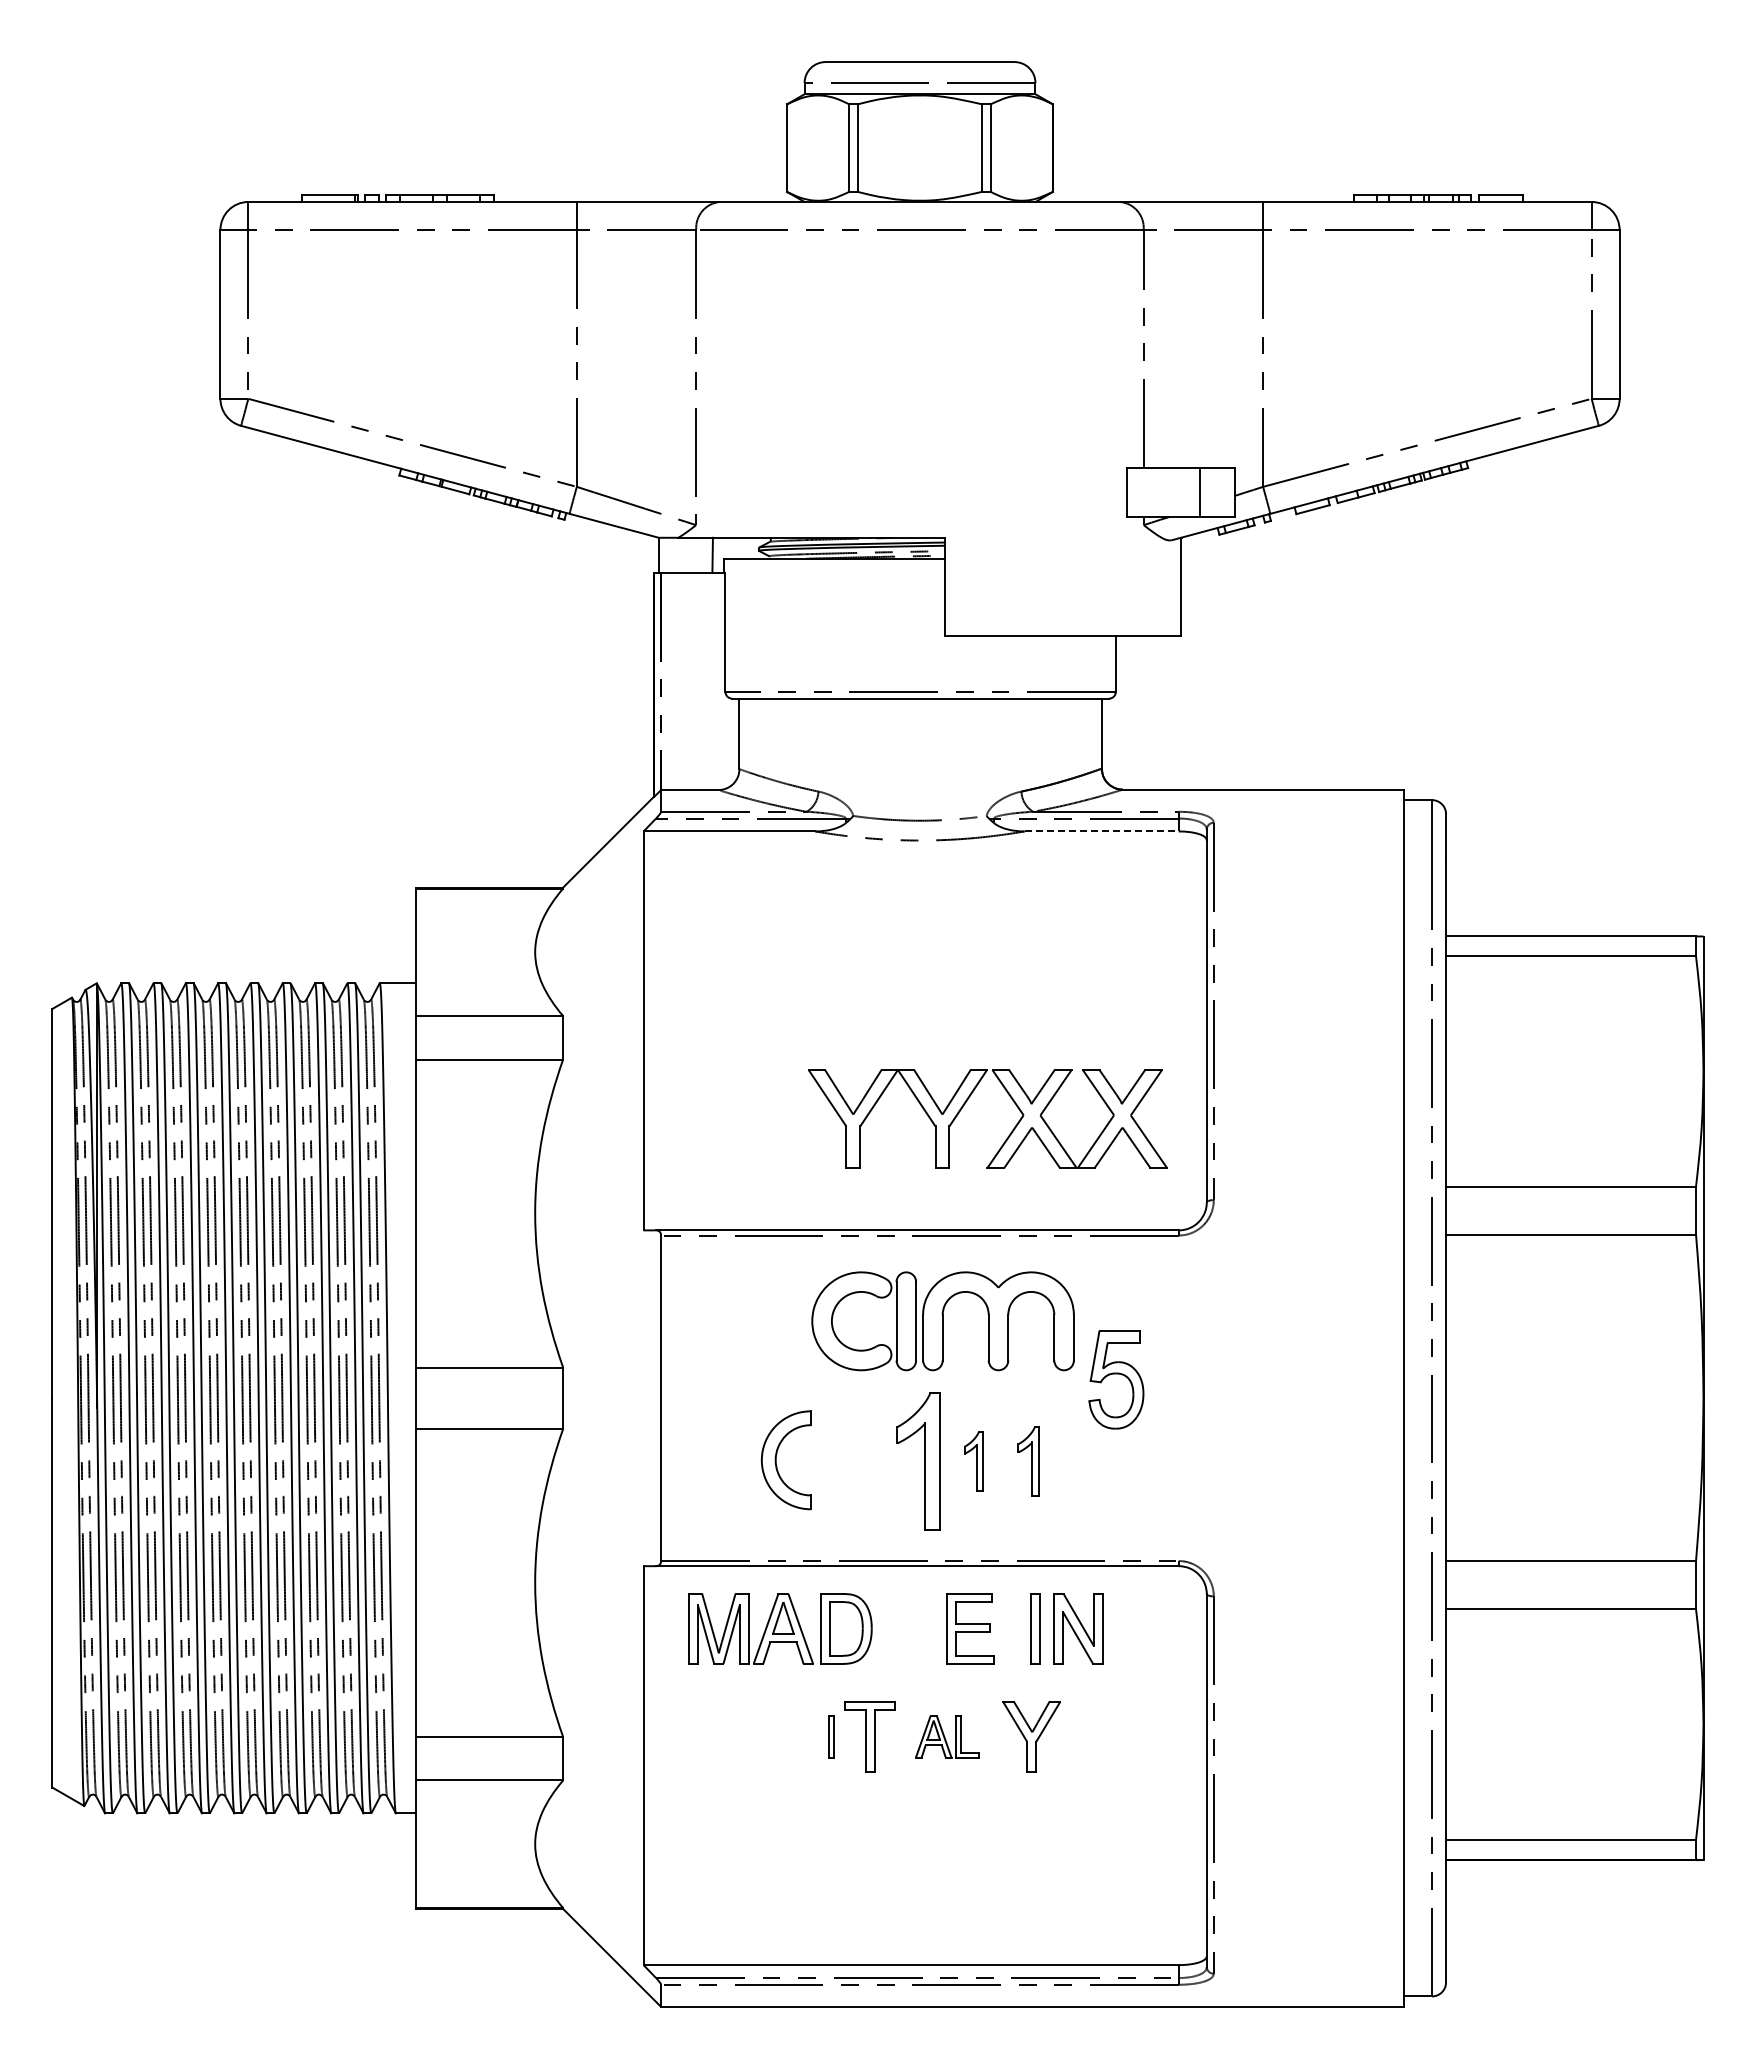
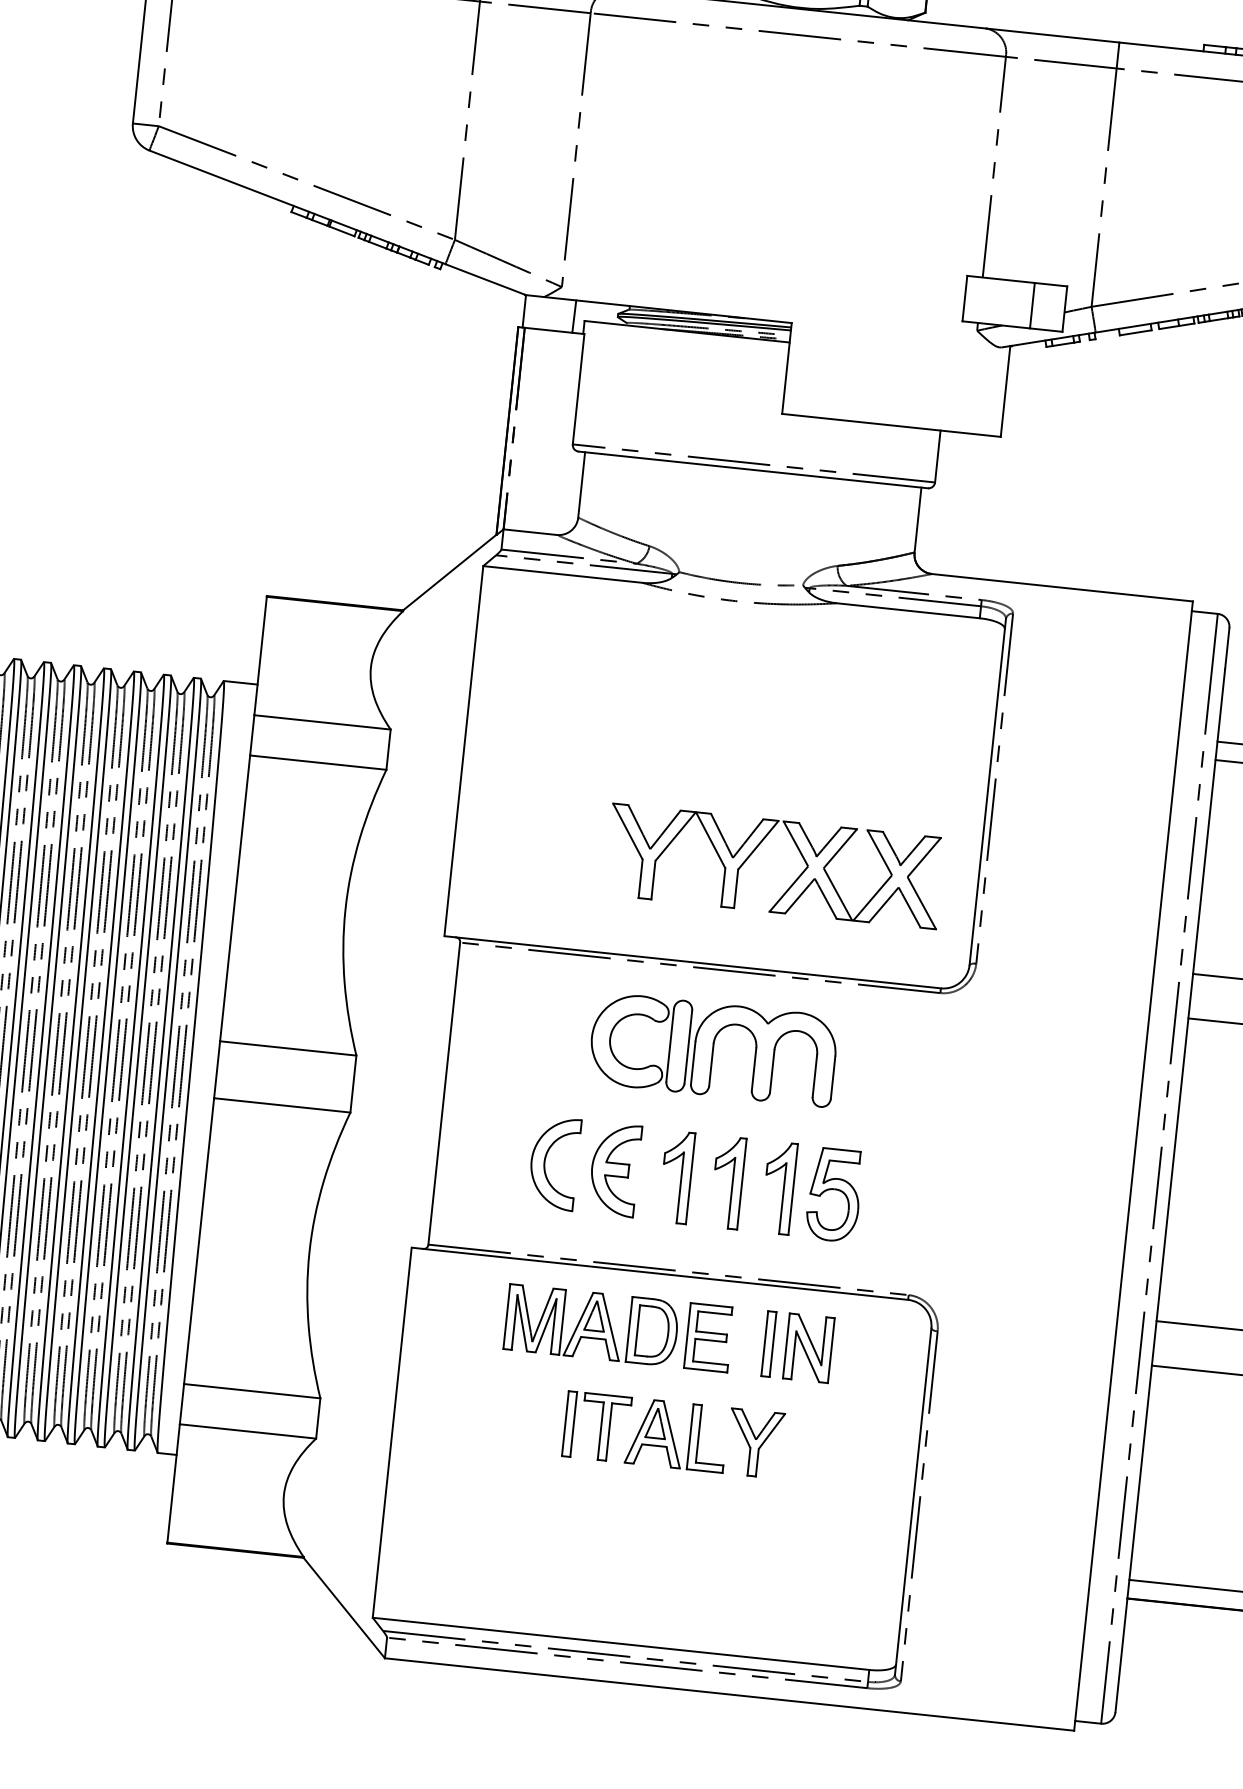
line: (1102, 831) -> (908, 610), dashed -> solid
part: (1116, 1379) -> (834, 1194), moved
part: (851, 1460) -> (614, 1169), added
part: (917, 1461) -> (675, 1177), size x0.71
part: (973, 1461) -> (727, 1182), size x1.67
part: (1028, 1461) -> (778, 1188), size x1.43
part: (780, 1628) -> (591, 1325), moved
part: (831, 1736) -> (569, 1424), size x1.67
part: (947, 1736) -> (676, 1435), size x1.67

